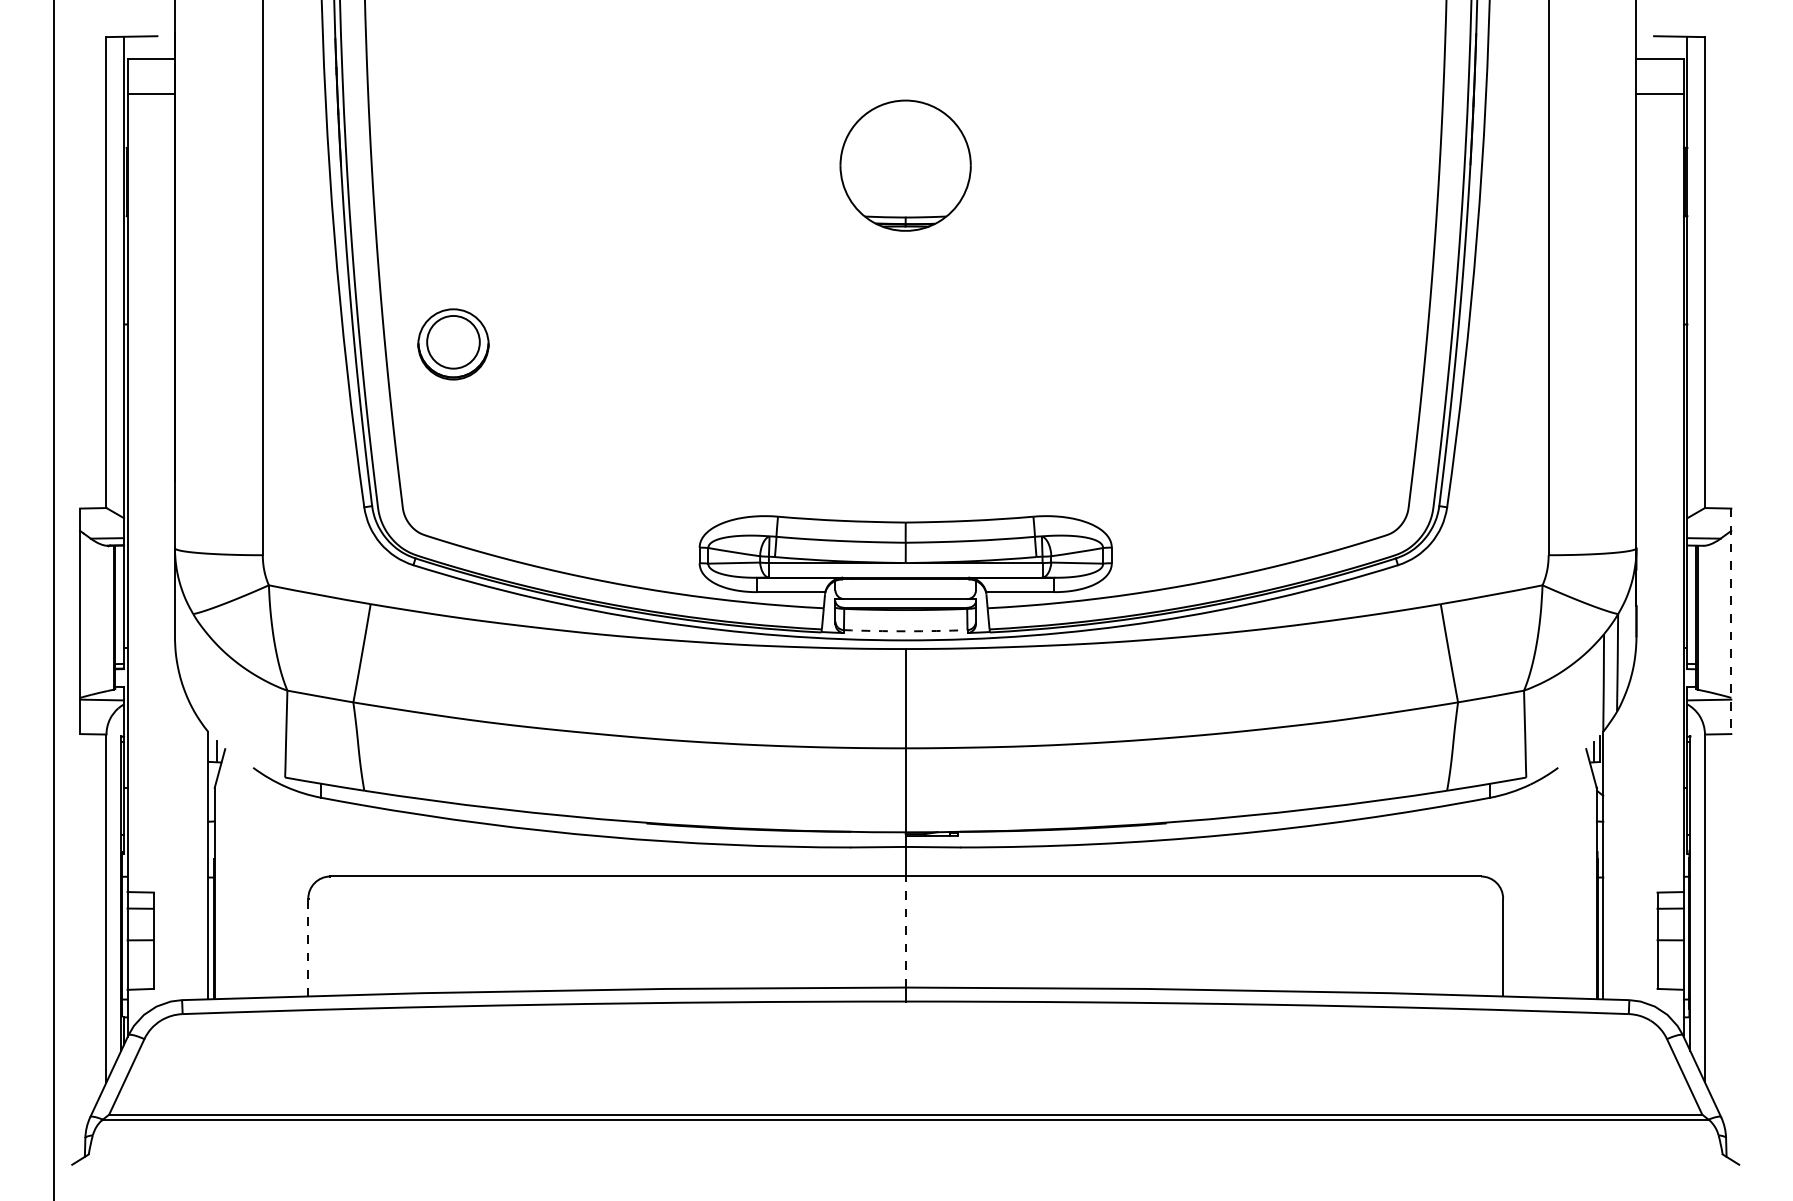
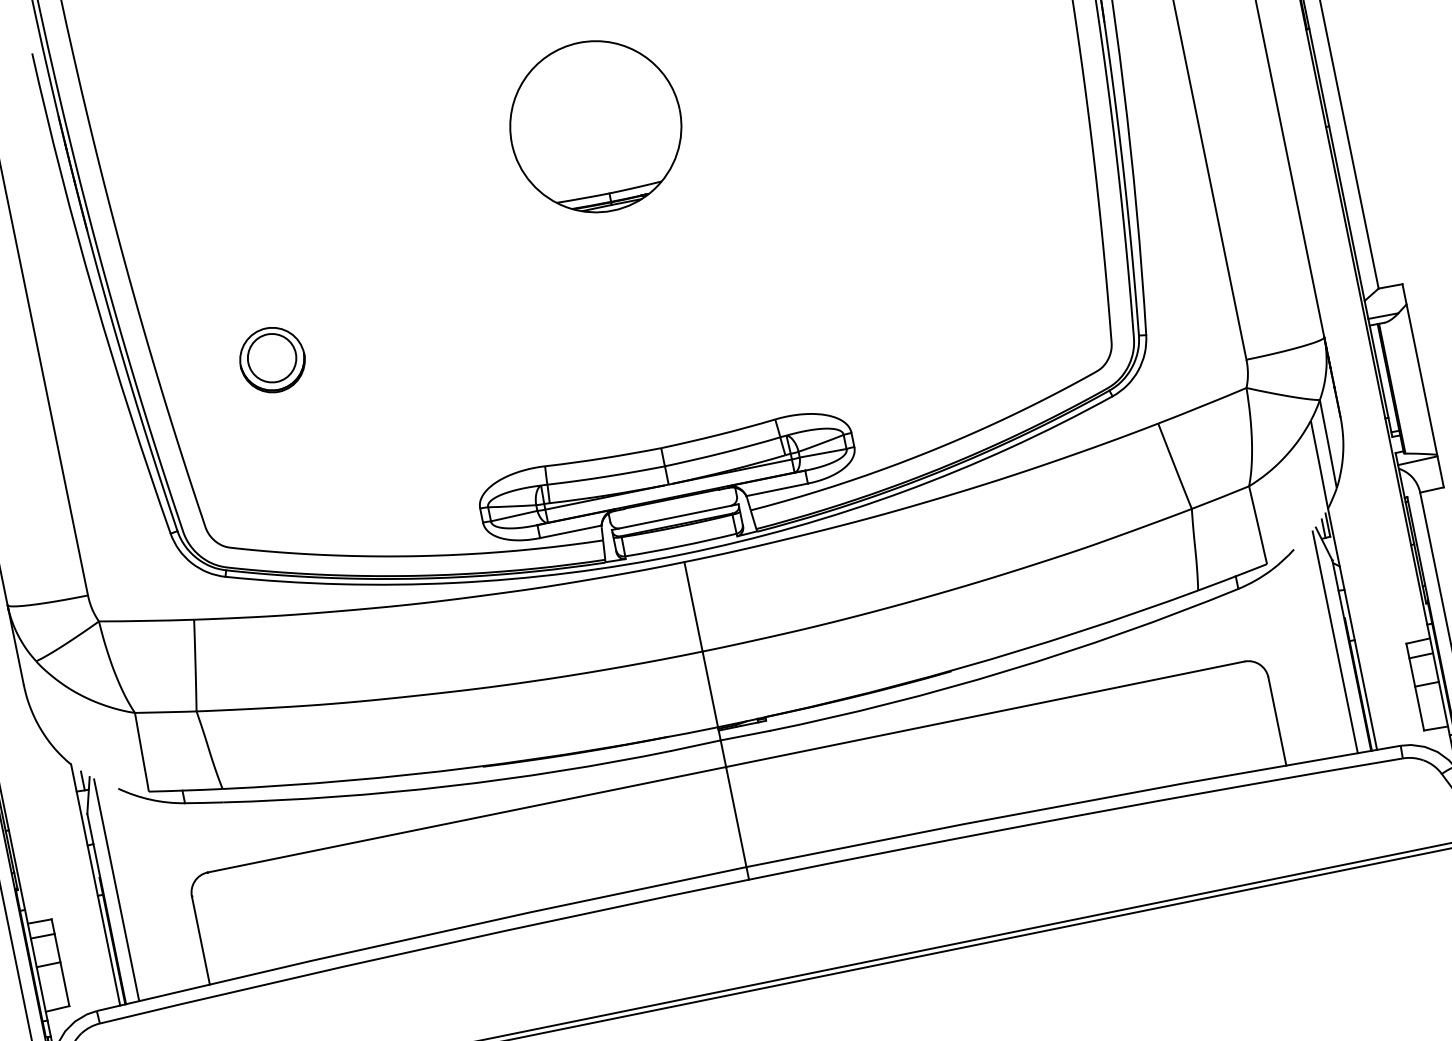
part: (905, 165) -> (595, 126), size x1.43
part: (453, 344) -> (272, 360), moved
line: (1731, 621) -> (1423, 385), dashed -> solid
arc: (905, 631) -> (681, 546), dashed -> solid
line: (229, 875) -> (116, 890), added
line: (1582, 875) -> (1335, 642), added
line: (905, 931) -> (735, 816), dashed -> solid
line: (308, 947) -> (201, 940), dashed -> solid

